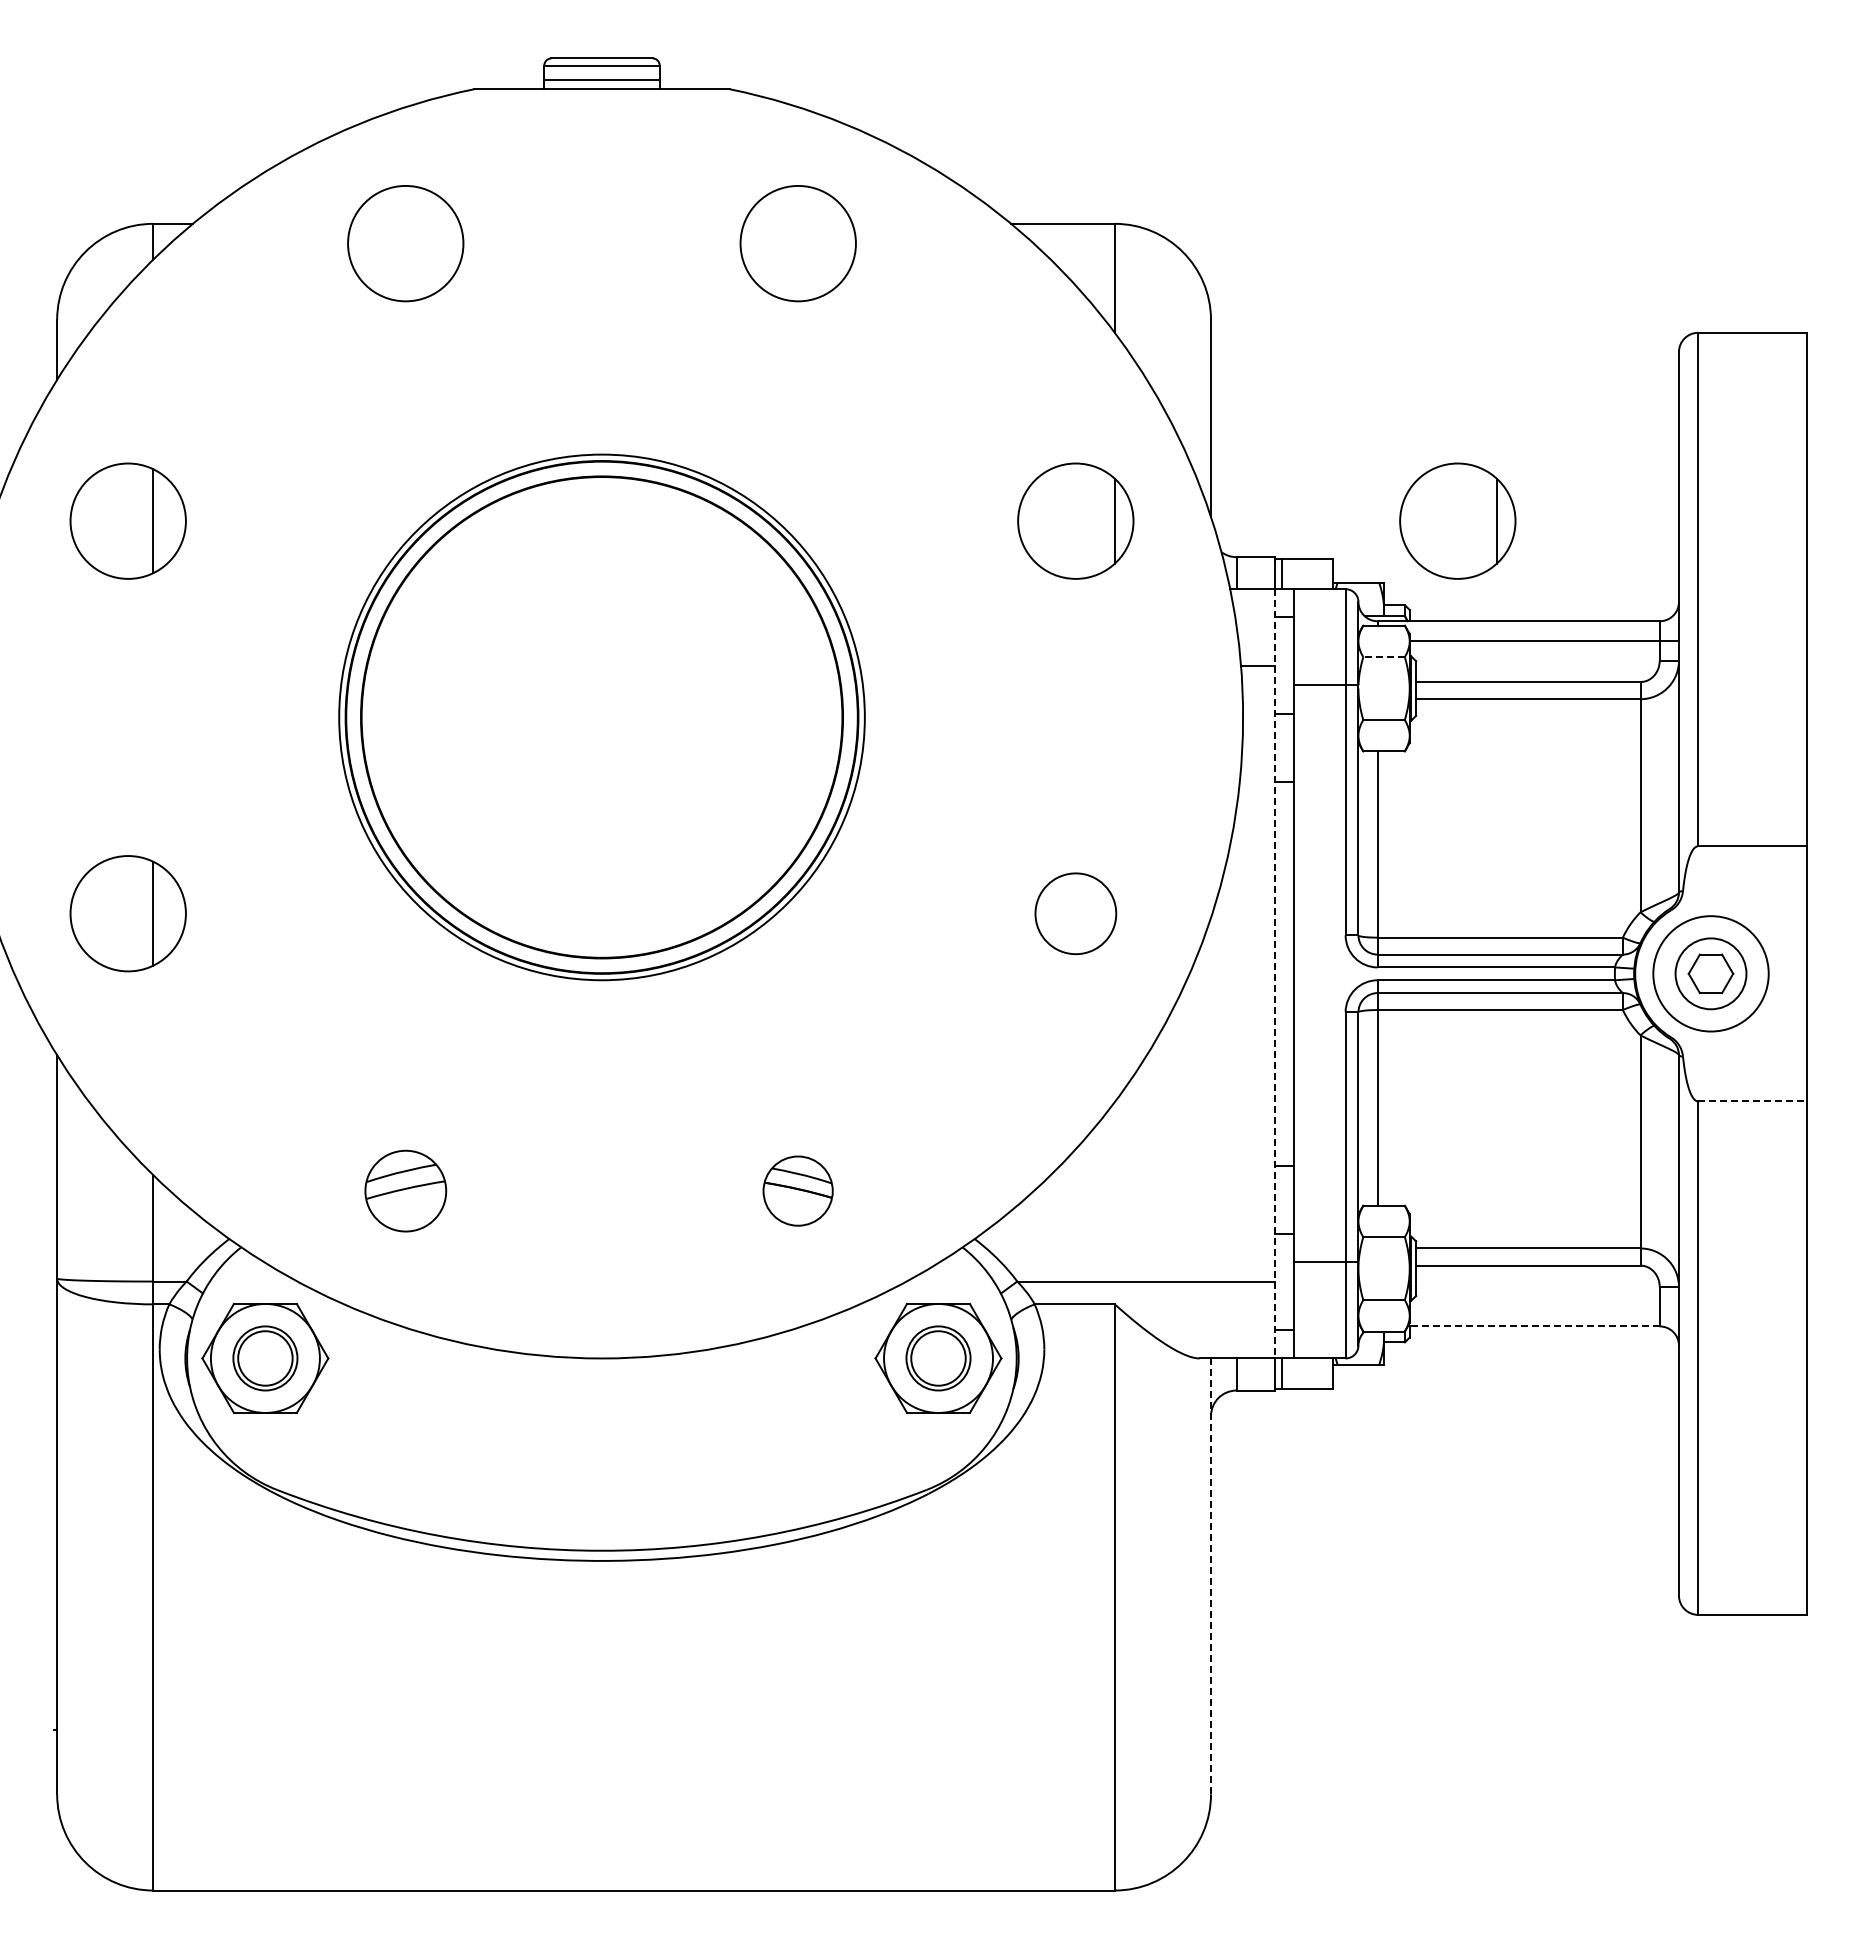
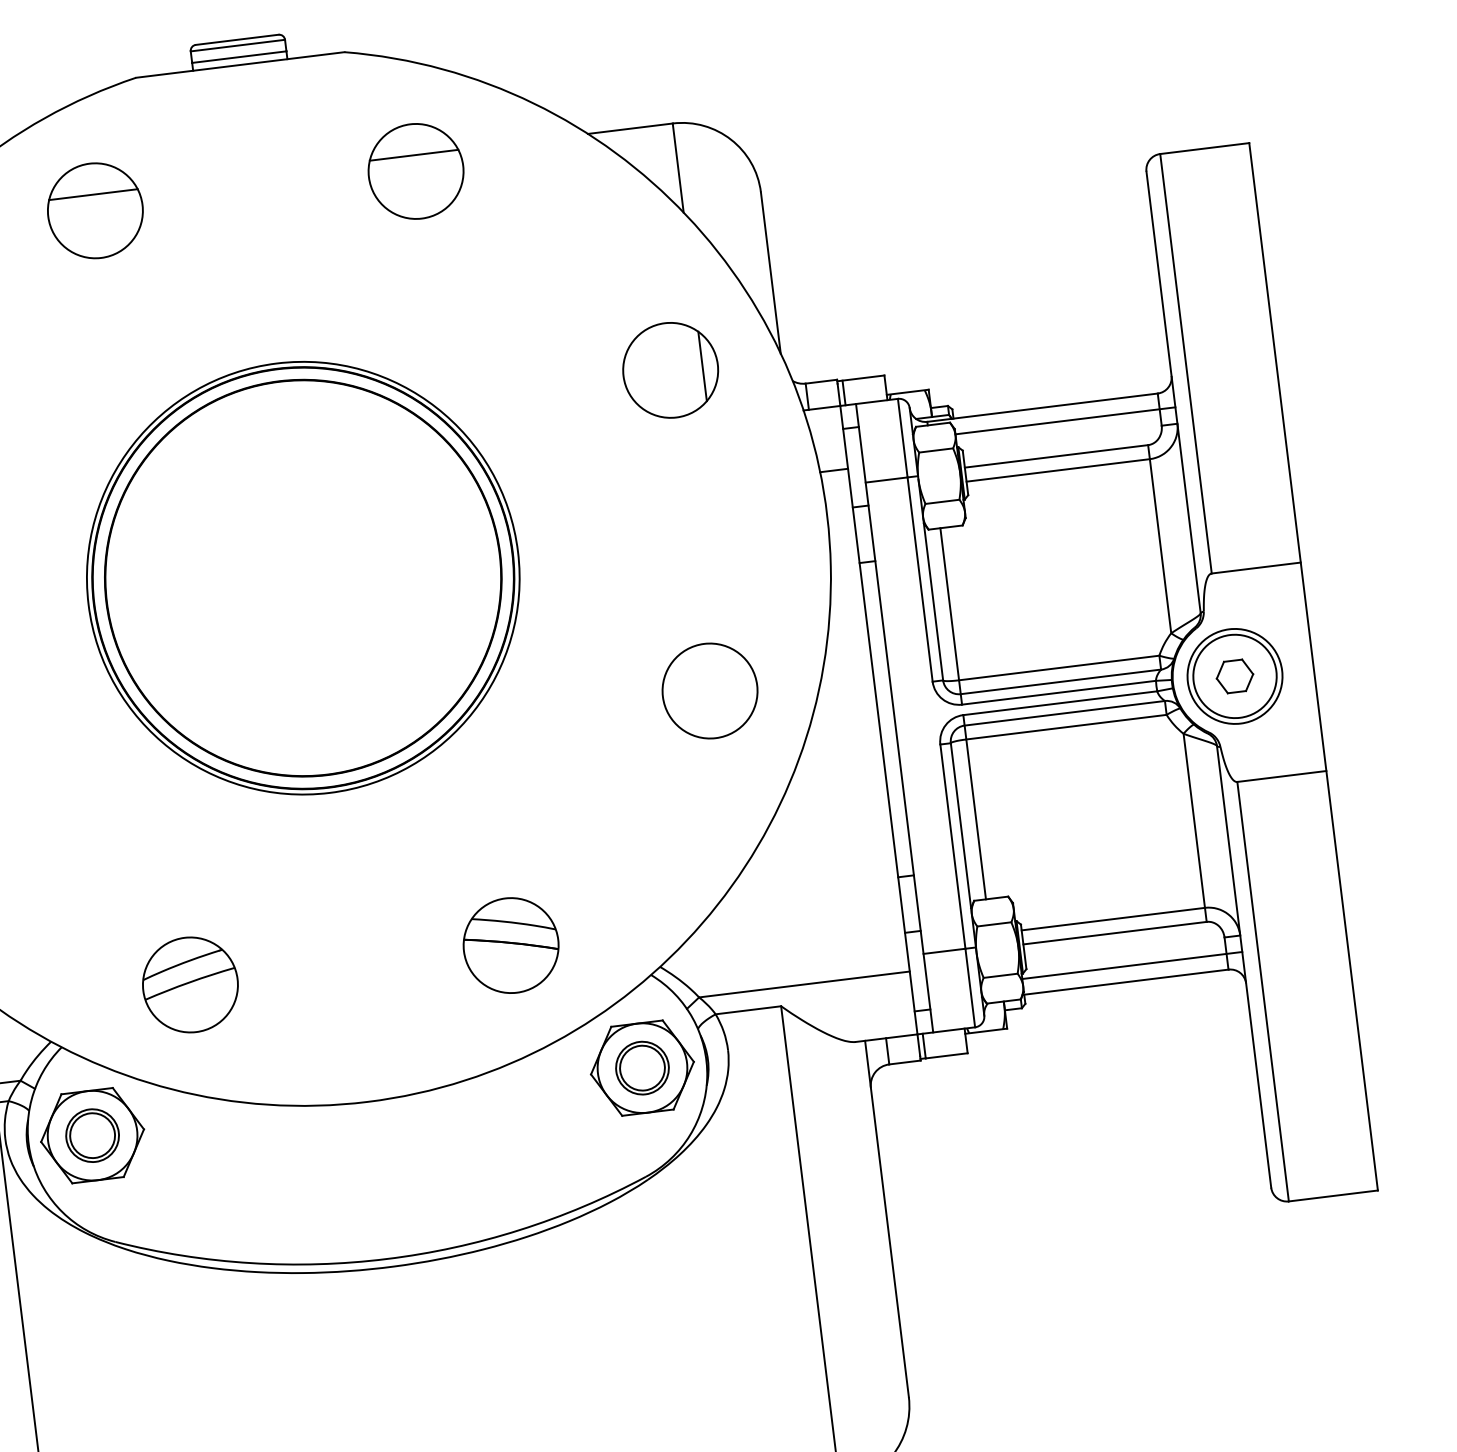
line: (405, 223) -> (93, 194), added
line: (798, 223) -> (414, 154), added
part: (1457, 520) -> (982, 331), removed
line: (1384, 657) -> (936, 450), dashed -> solid
circle: (1075, 913) -> (709, 690), size x1.43
line: (1275, 973) -> (879, 719), dashed -> solid
circle: (1710, 973) -> (1234, 676), size x1.43
line: (1753, 1101) -> (1282, 776), dashed -> solid
part: (405, 1190) -> (190, 984), size x1.43
part: (797, 1190) -> (510, 945), size x1.67
line: (1543, 1307) -> (1131, 965), added
line: (1533, 1326) -> (1125, 982), dashed -> solid
line: (1211, 1576) -> (887, 1218), dashed -> solid

